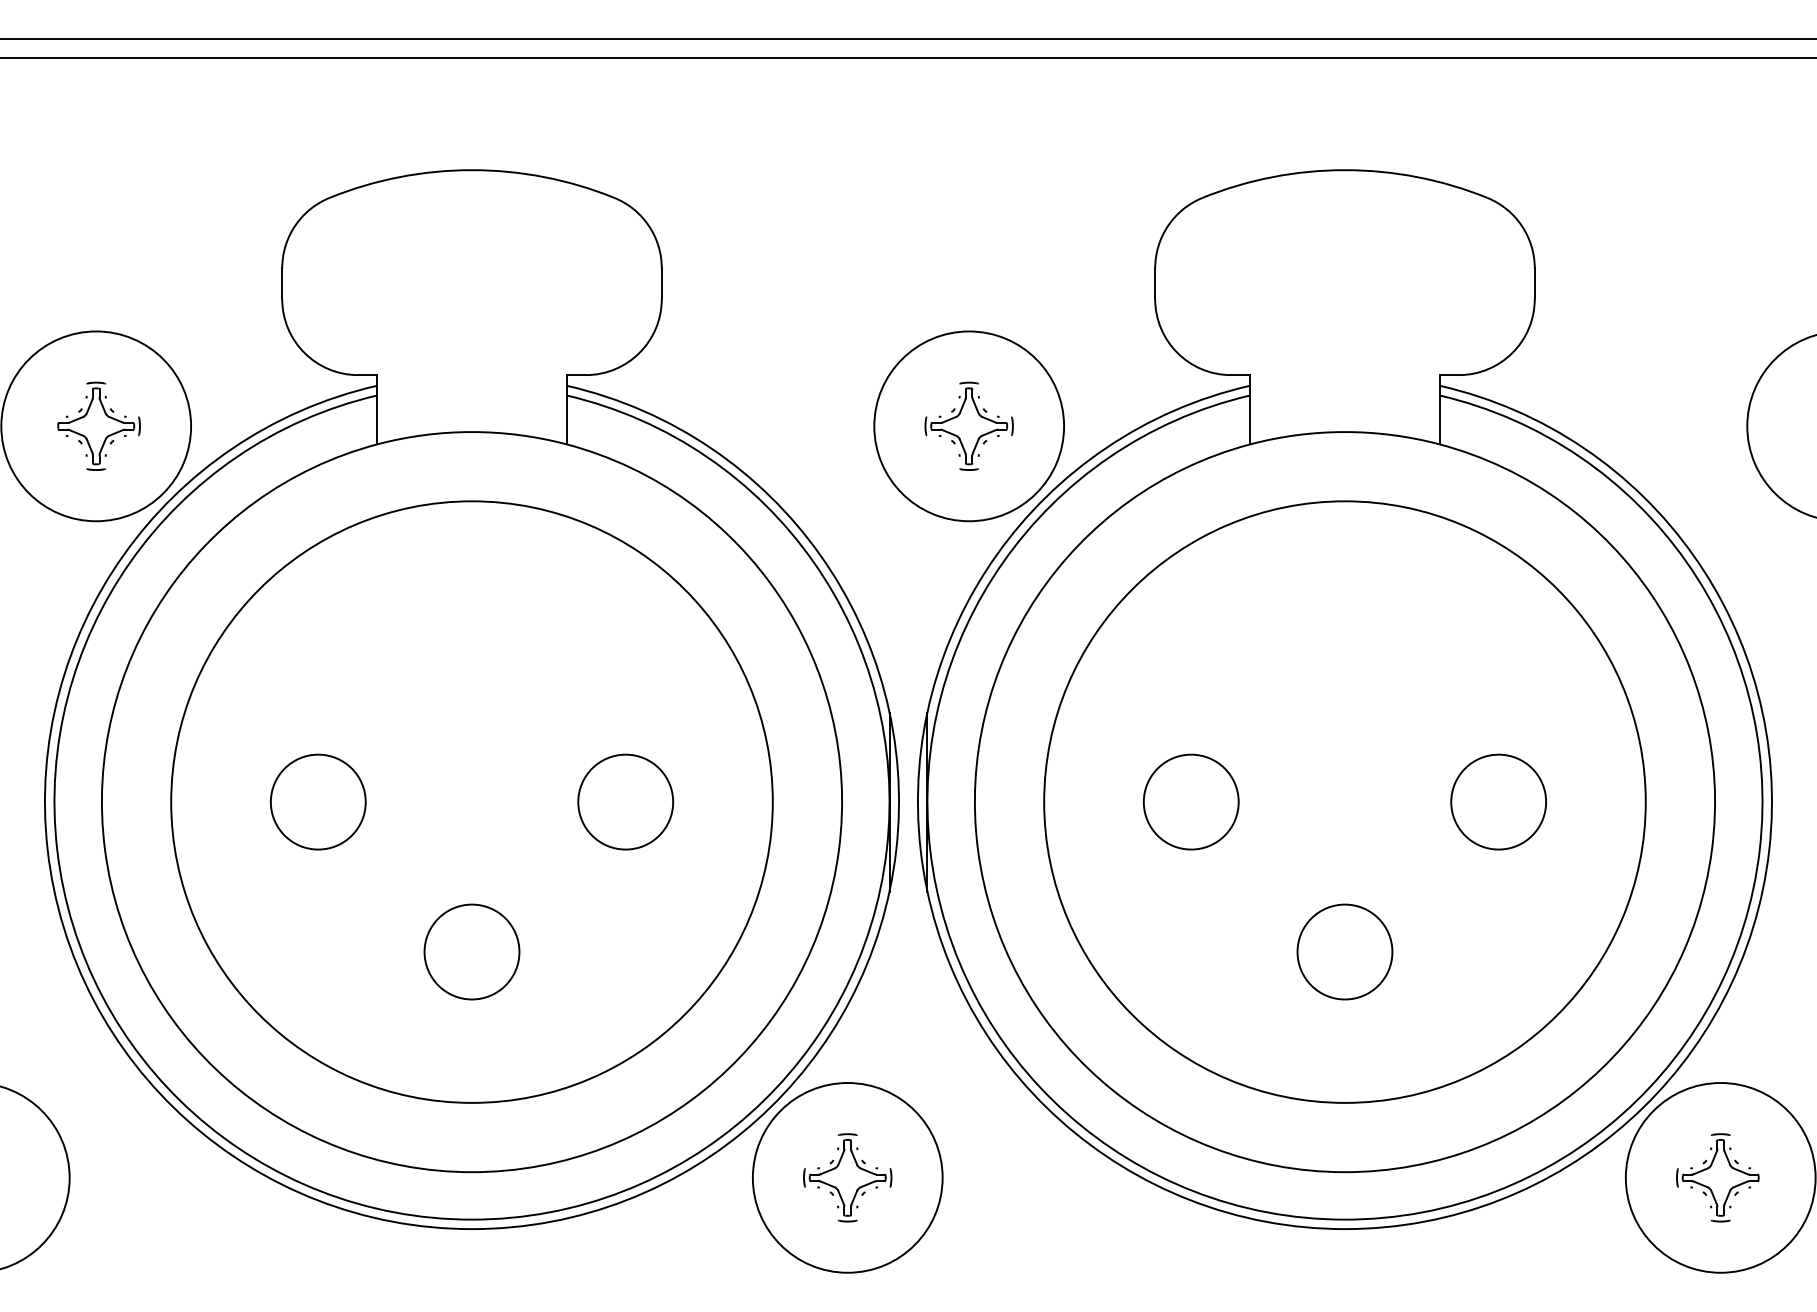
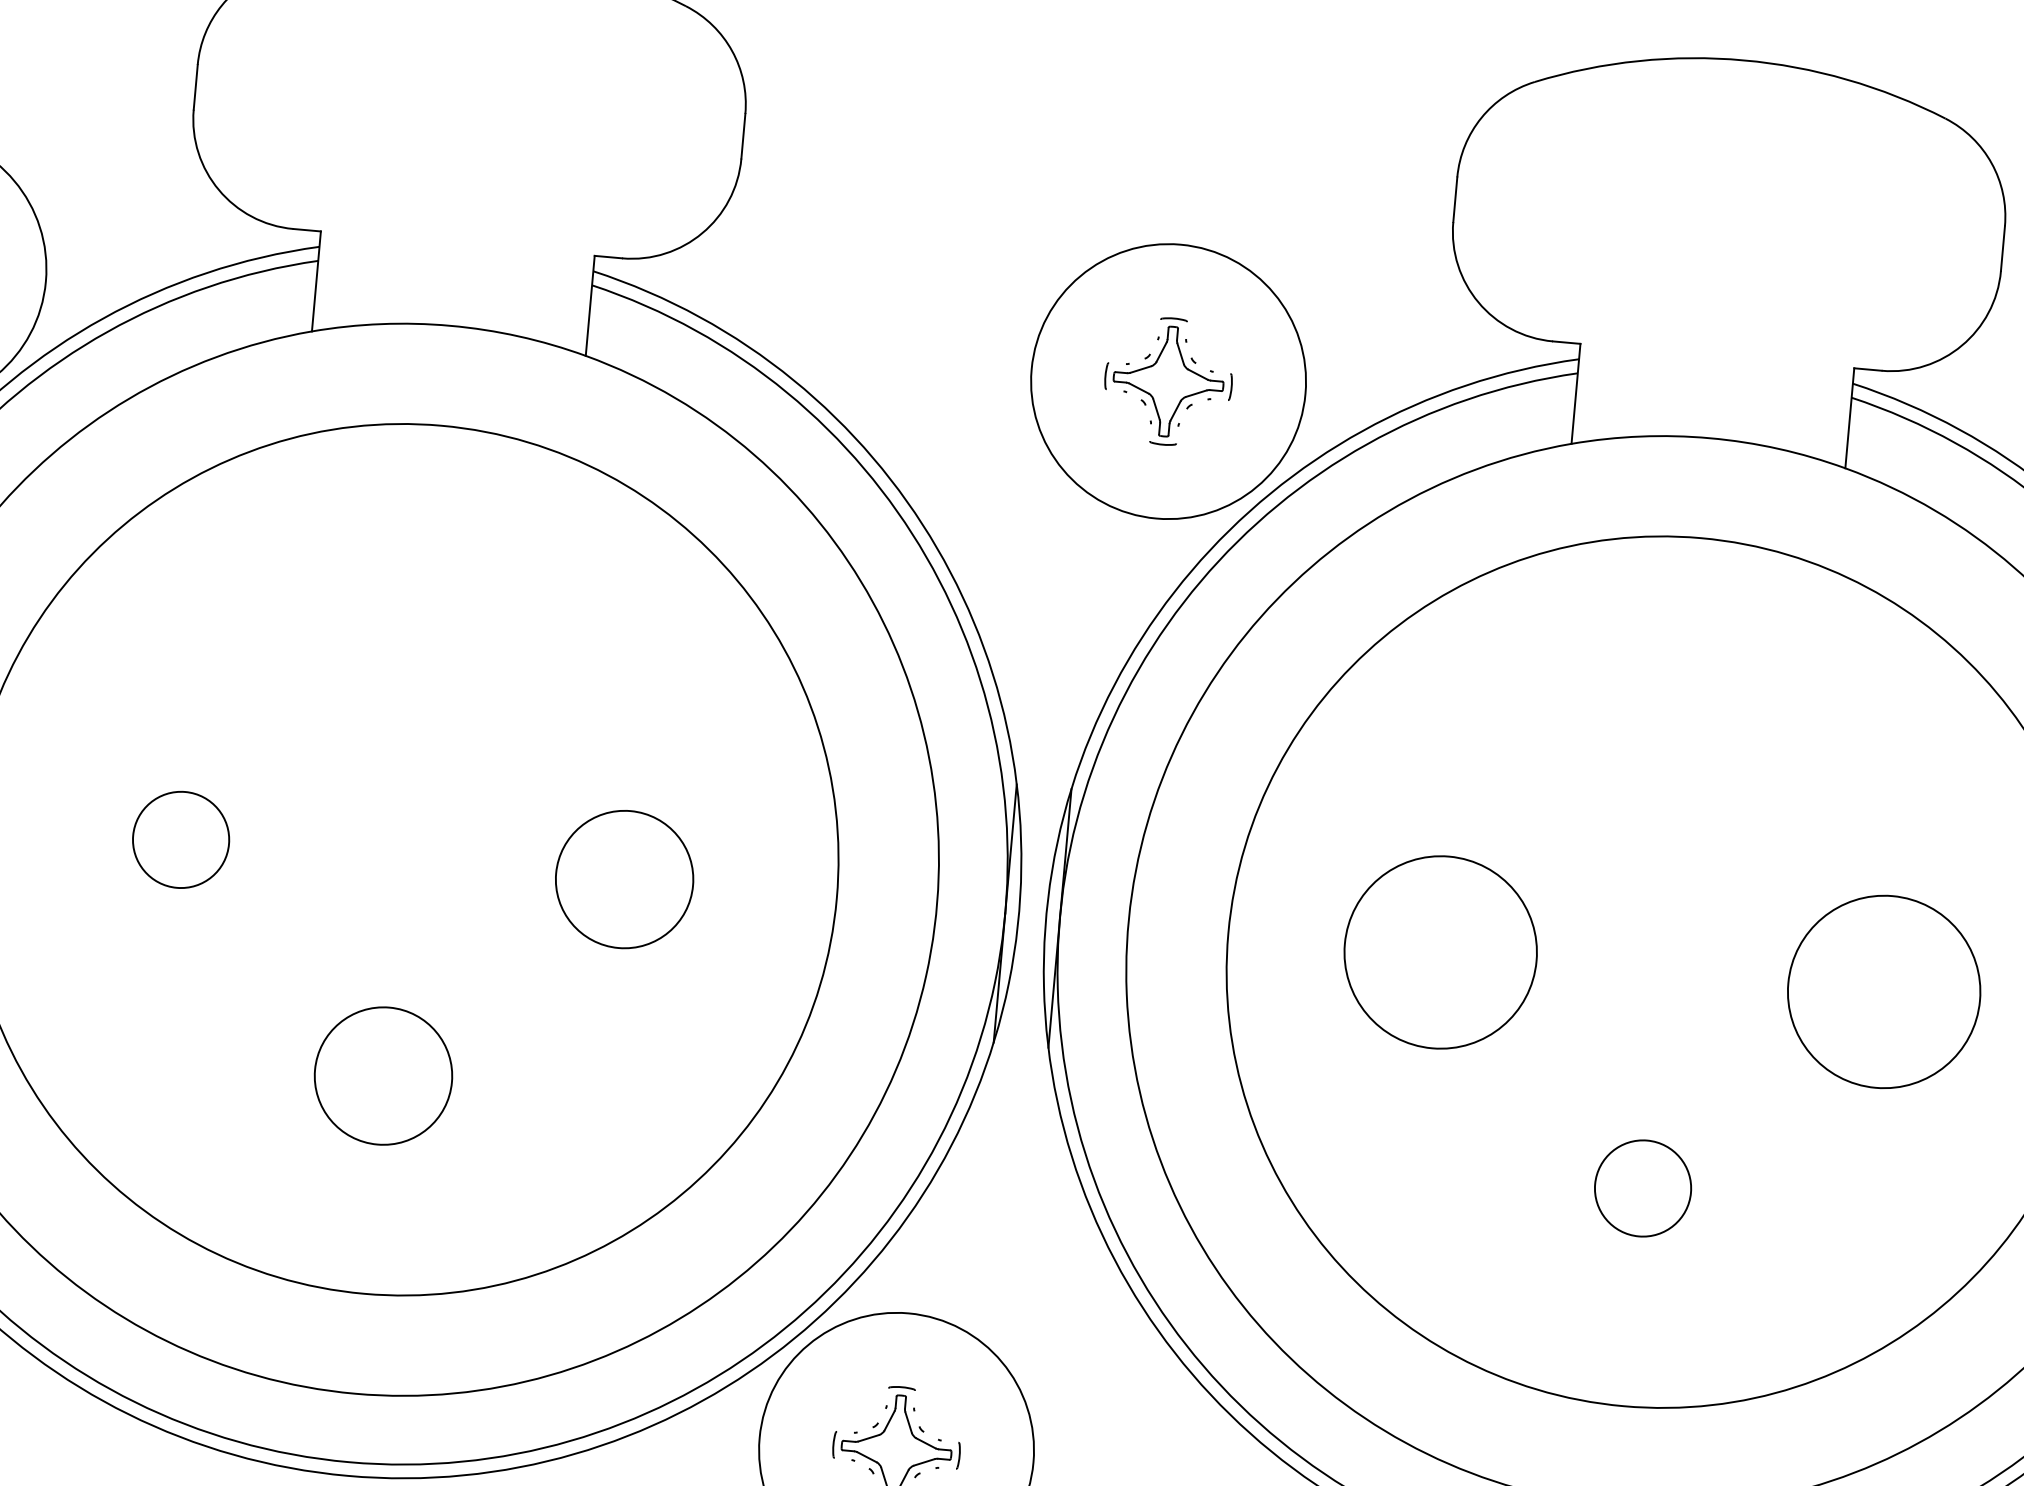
circle: (318, 801) -> (181, 839), size x0.7
circle: (1190, 801) -> (1439, 951), size x1.4
circle: (1498, 801) -> (1883, 991), size x1.4
circle: (1344, 951) -> (1642, 1187), size x0.7

